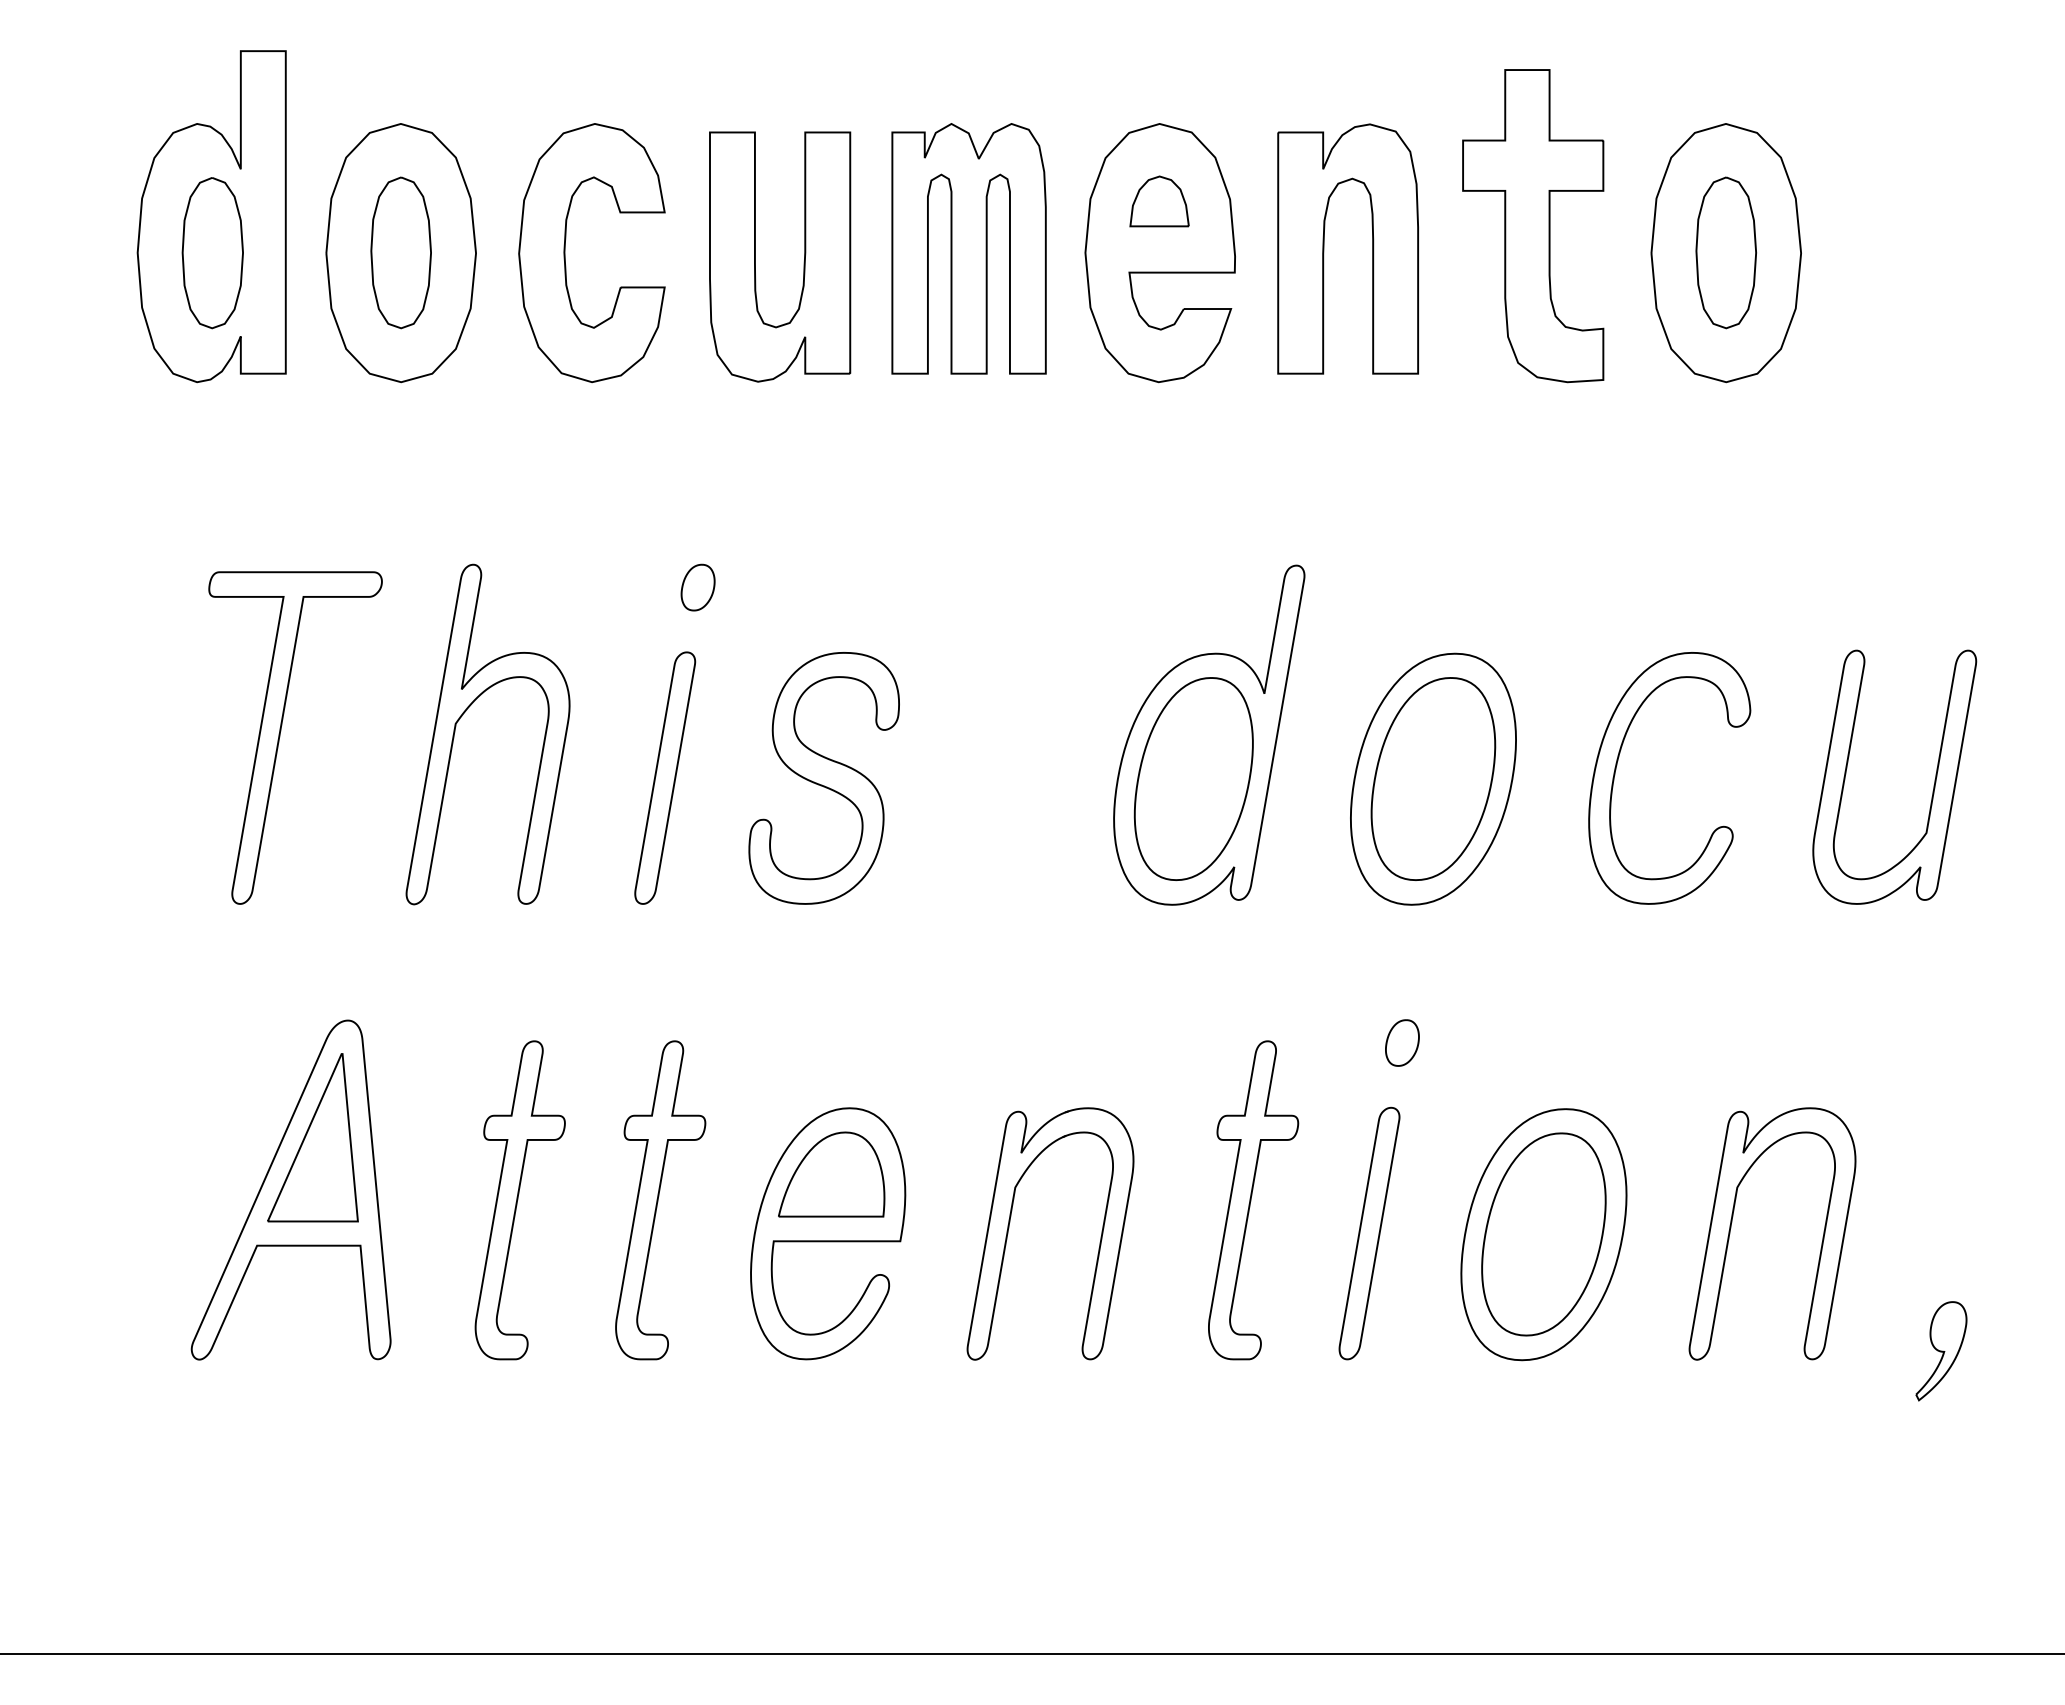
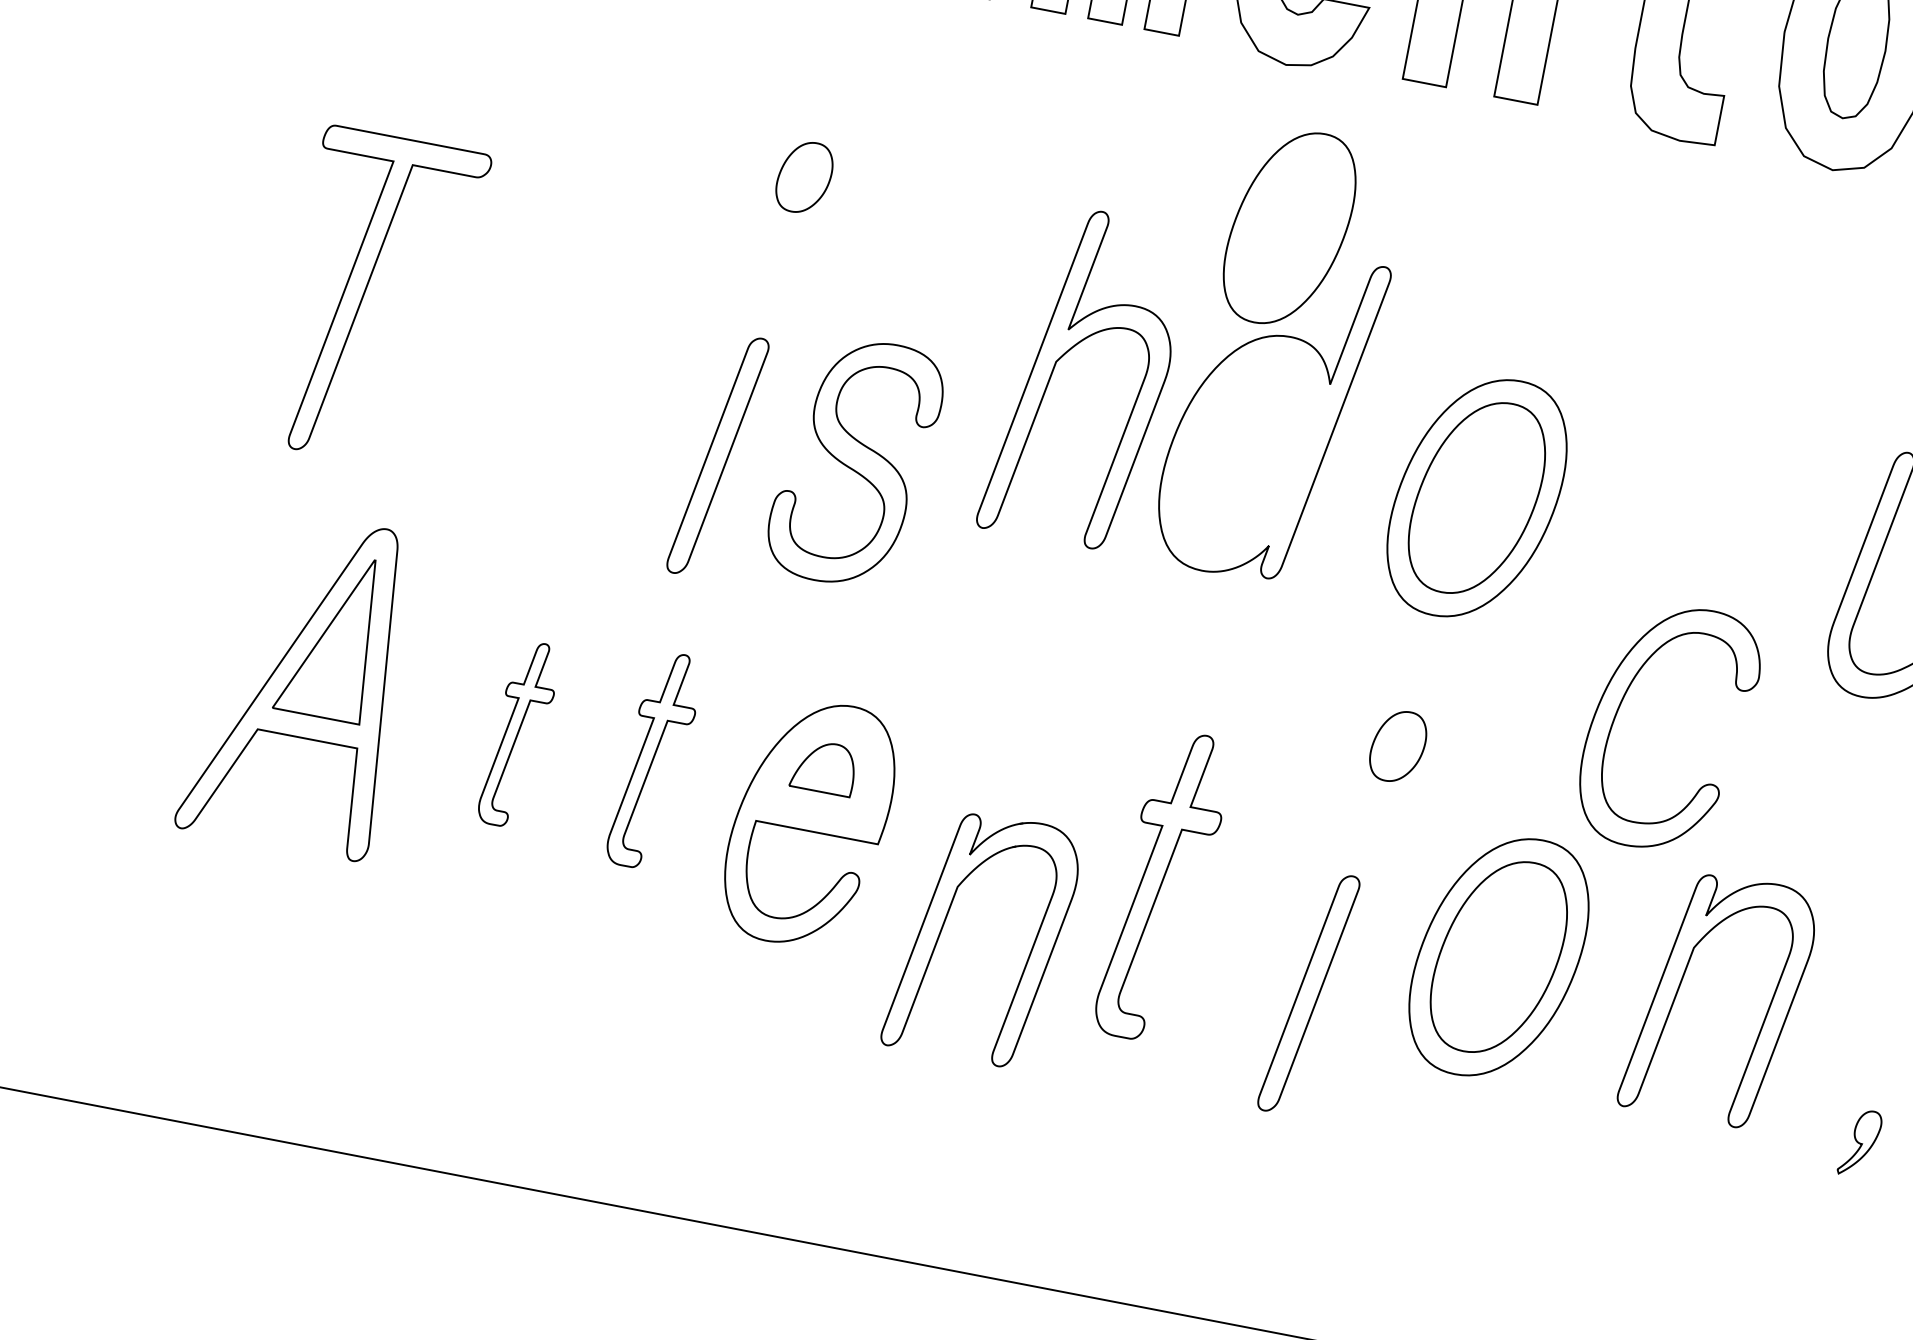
part: (697, 587) -> (803, 177), size x1.6
part: (462, 716) -> (1064, 356), moved
part: (280, 736) -> (364, 295), moved
part: (1617, 765) -> (1620, 705), moved
part: (665, 777) -> (718, 455), moved
part: (823, 778) -> (854, 462), moved
part: (1193, 778) -> (1289, 227), moved
part: (1402, 1042) -> (1398, 746), size x1.6
part: (831, 1174) -> (824, 767), size x0.6
part: (519, 1200) -> (518, 734), size x0.6
part: (660, 1200) -> (654, 760), size x0.7
part: (1253, 1200) -> (1163, 886), moved
part: (1009, 1228) -> (944, 925), moved
part: (1369, 1233) -> (1308, 993), moved
part: (1941, 1351) -> (1860, 1143), size x0.7

